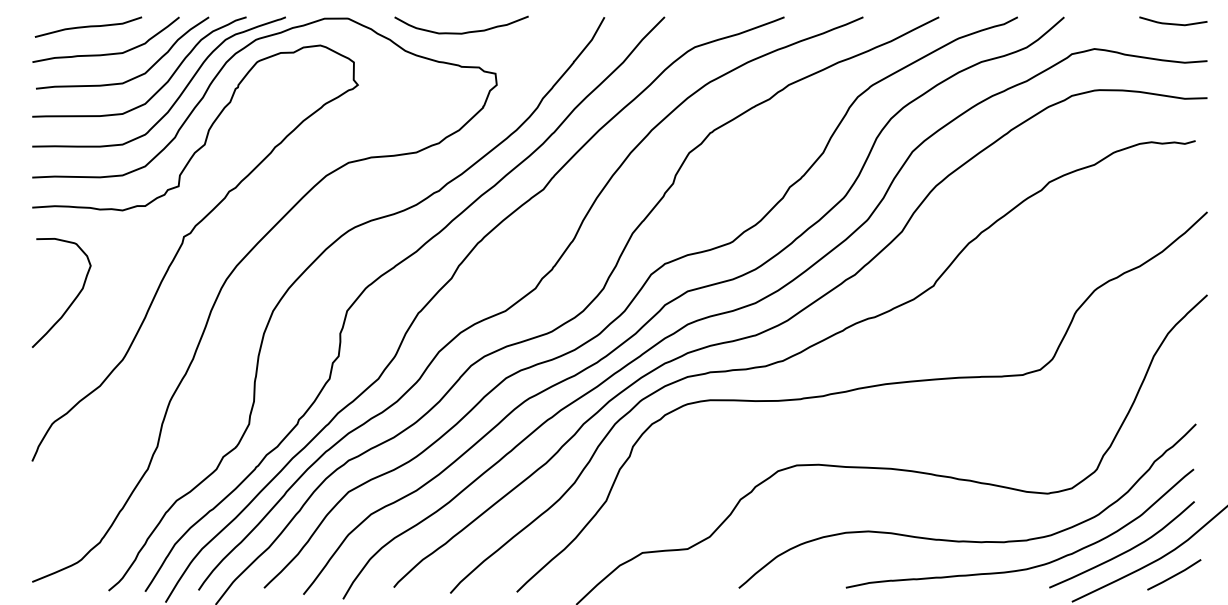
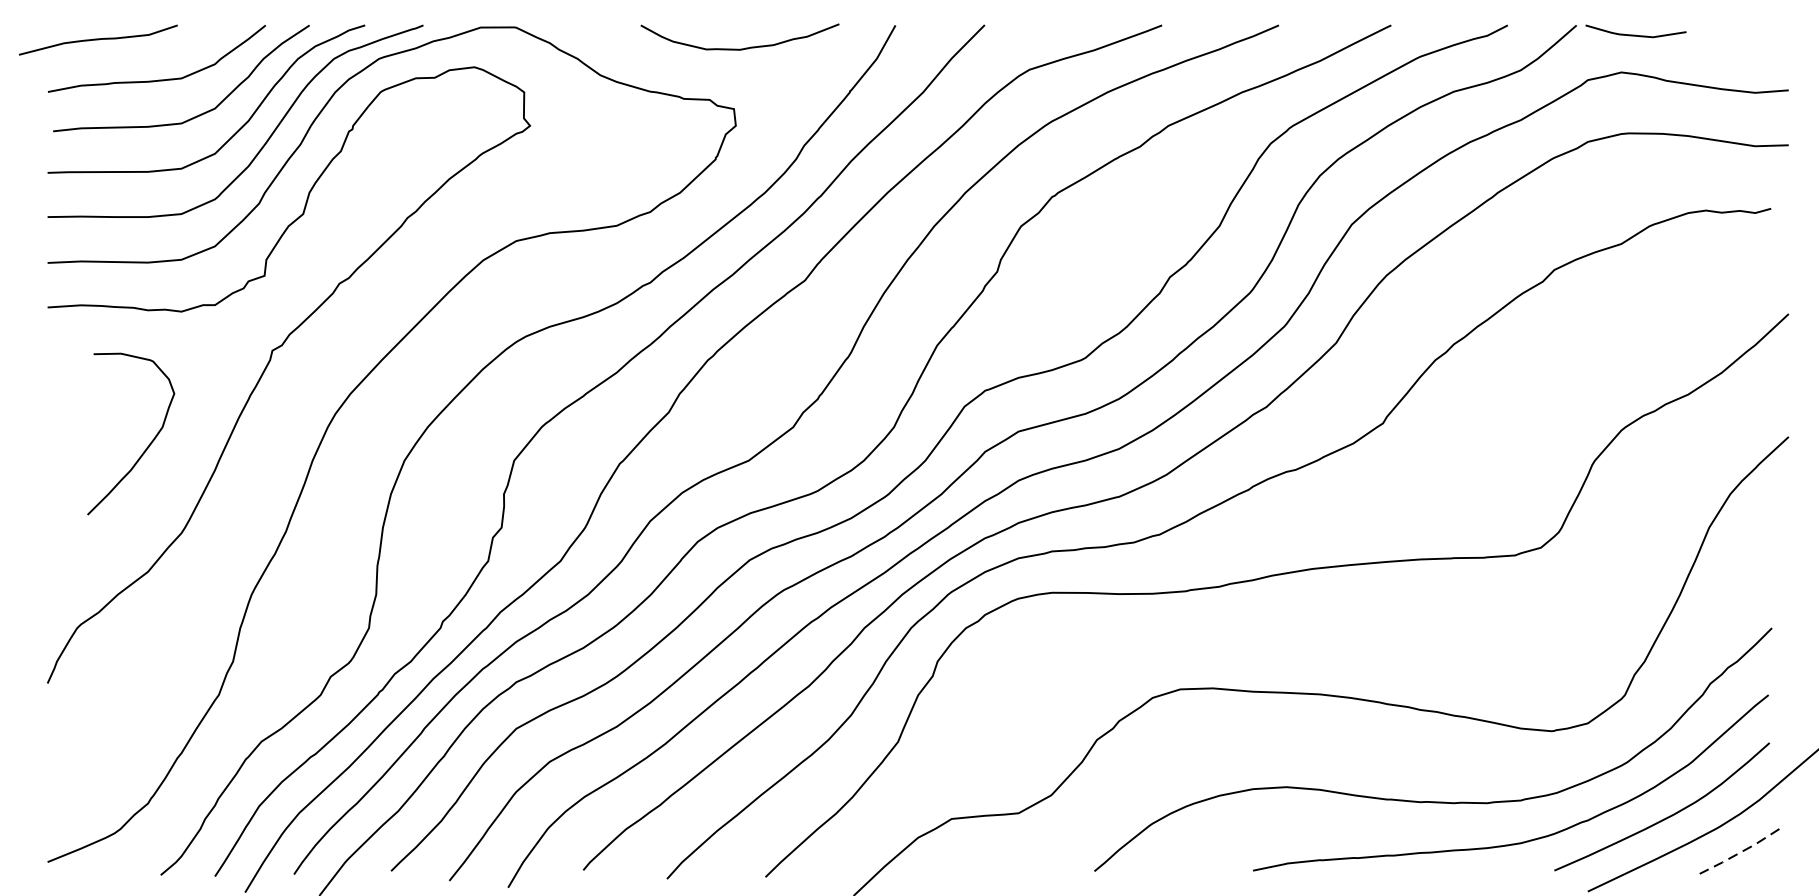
line: (1173, 23) -> (1636, 34), moved
curve: (88, 26) -> (98, 39), moved
curve: (461, 32) -> (739, 47), moved
curve: (73, 299) -> (148, 443), moved
line: (1174, 575) -> (1739, 852), solid -> dashed

